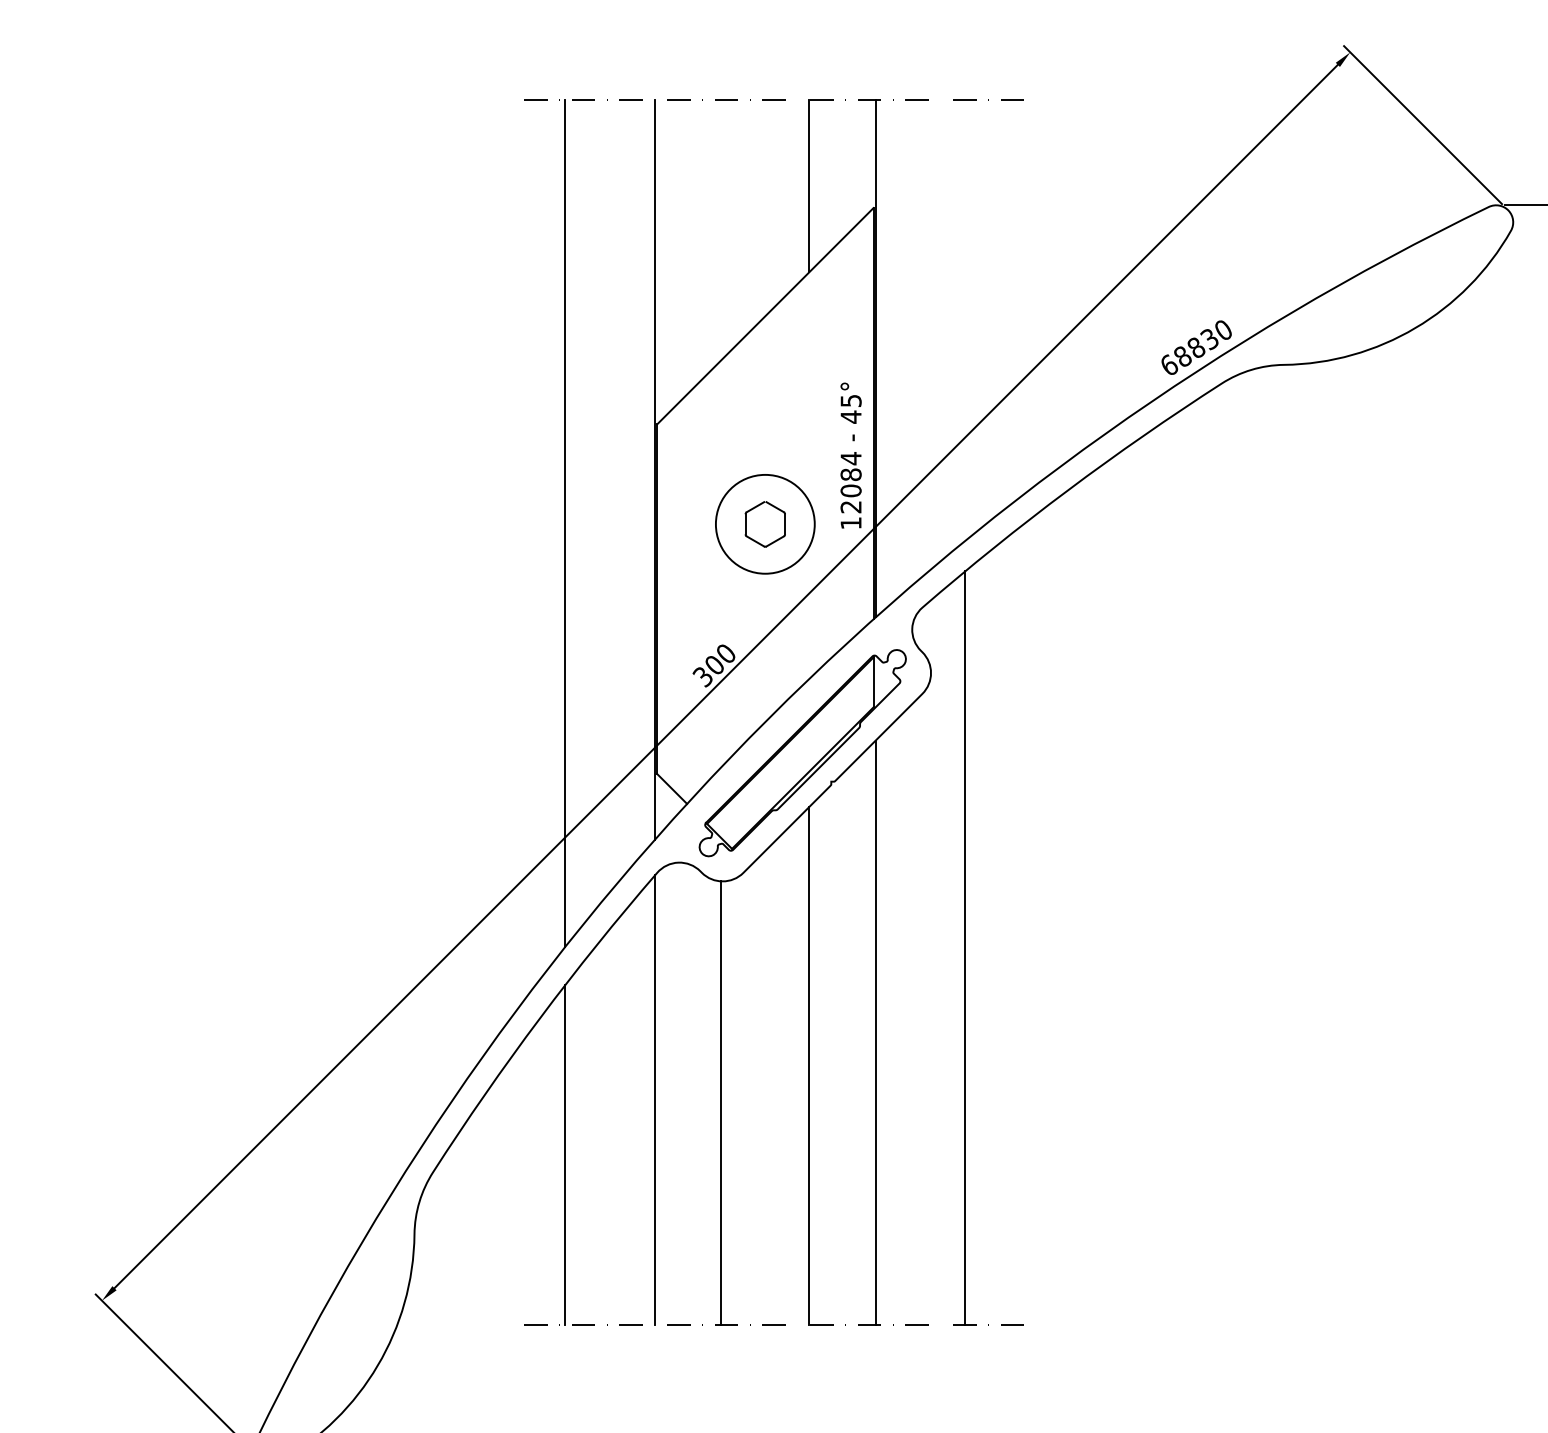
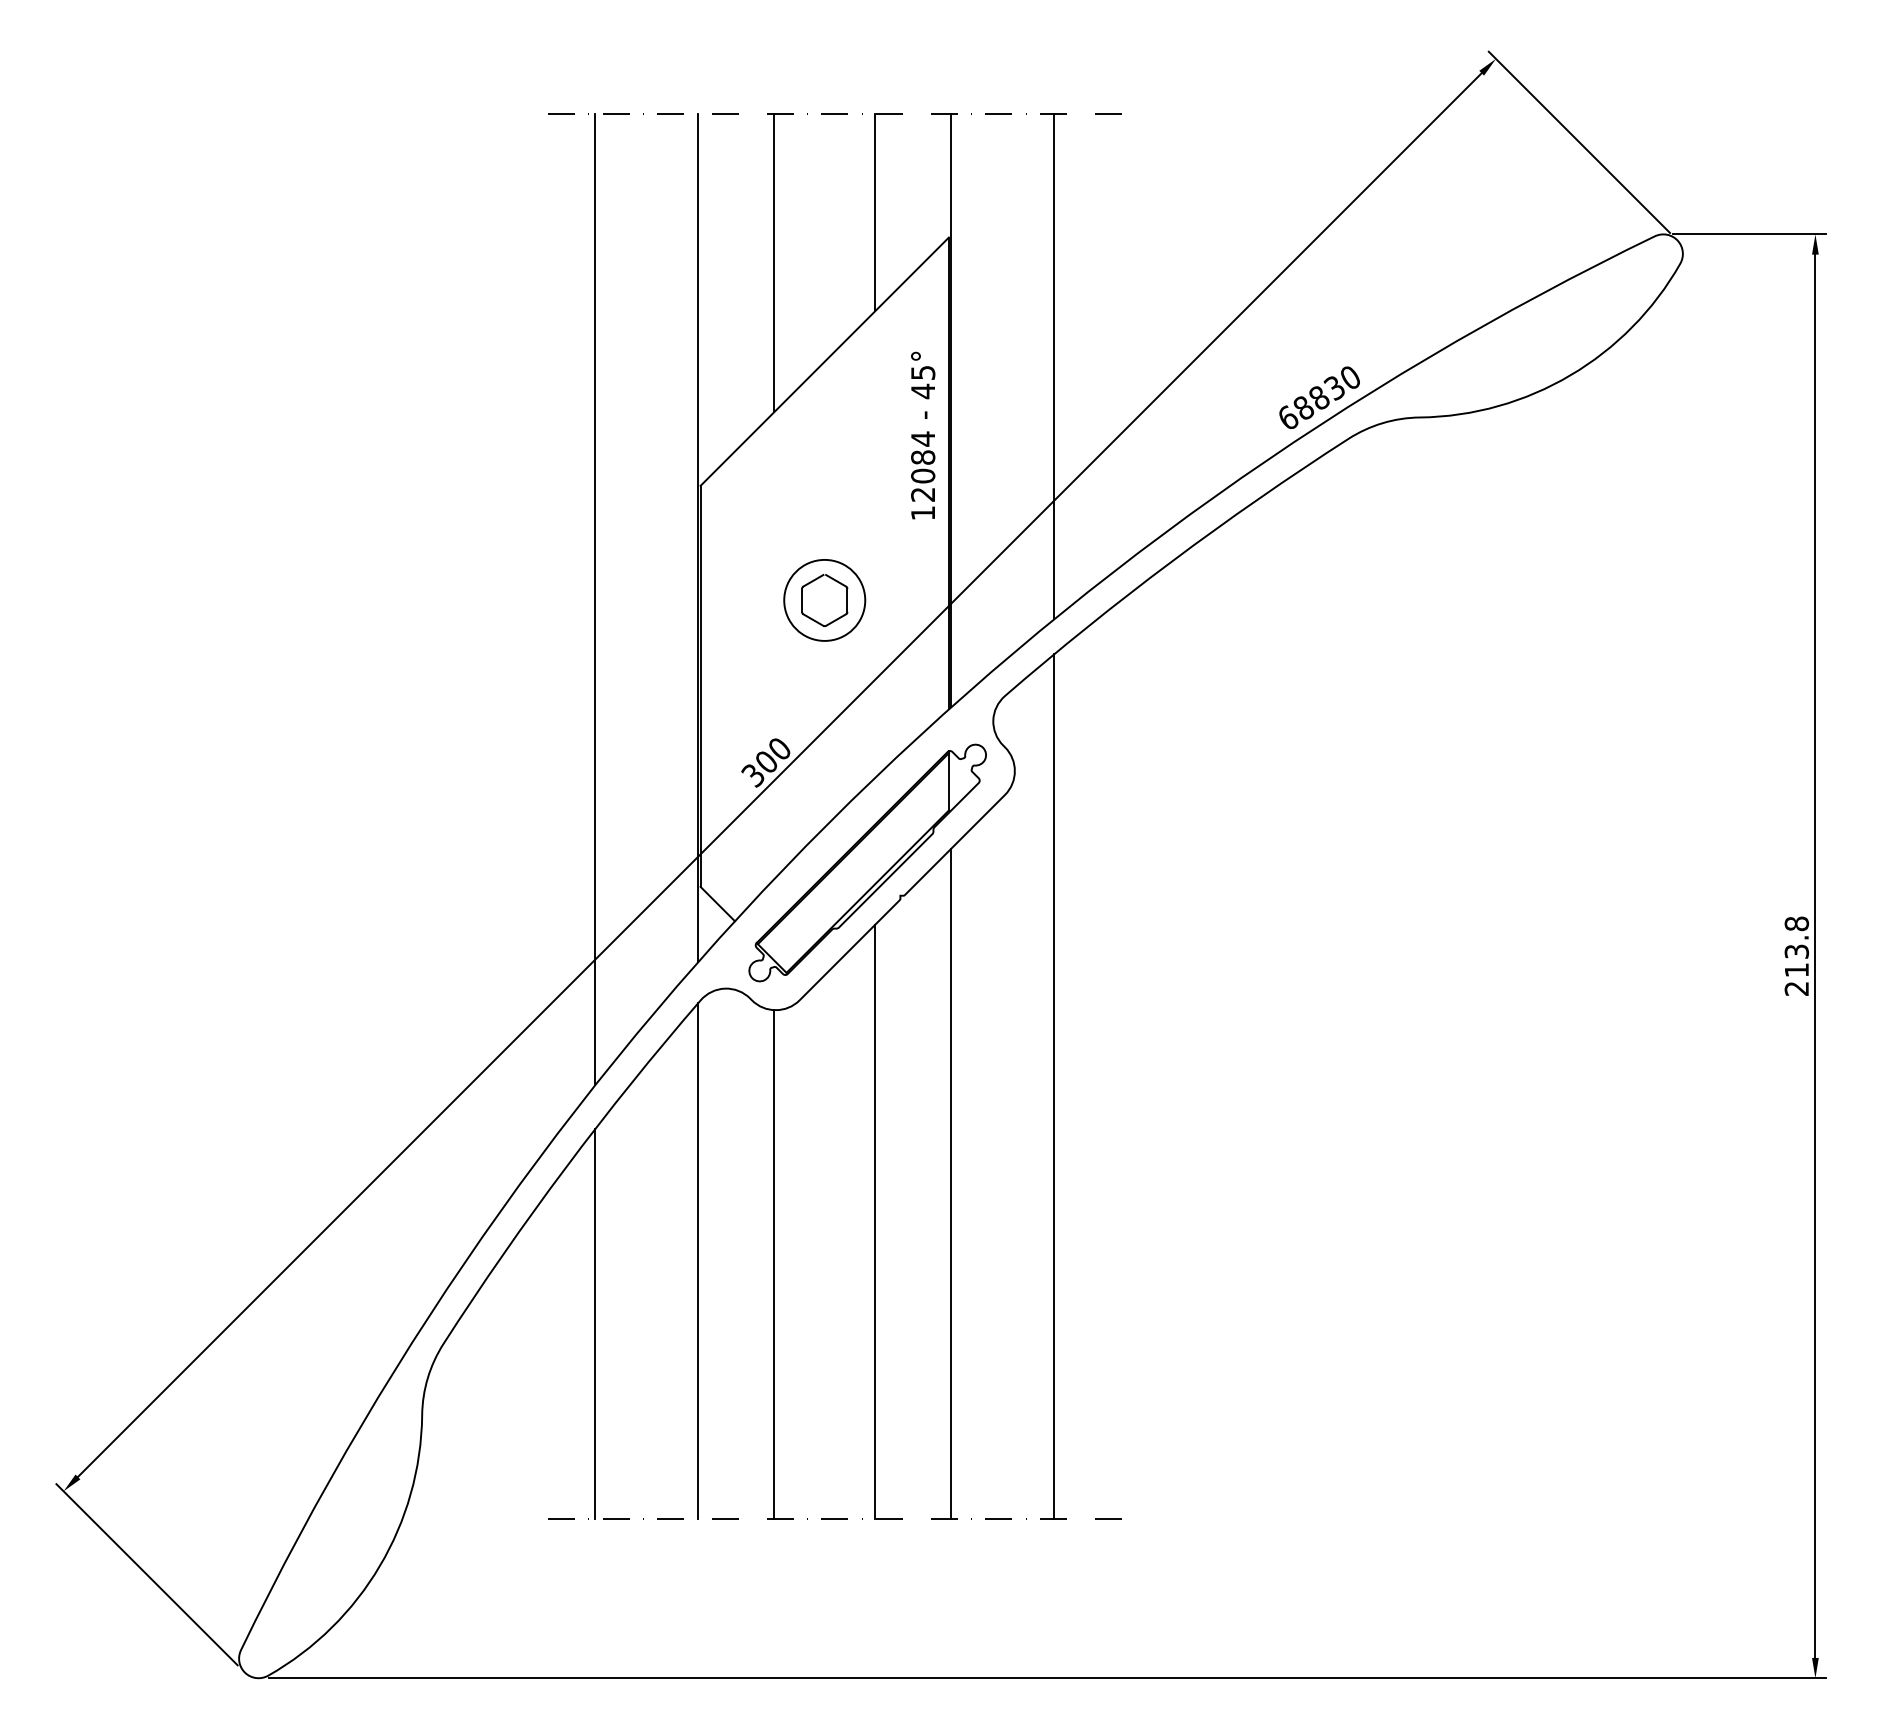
line: (721, 229) -> (774, 262), added
line: (965, 320) -> (1054, 366), added
text: (851, 455) -> (923, 435), moved
circle: (765, 523) -> (824, 599), size x0.71

